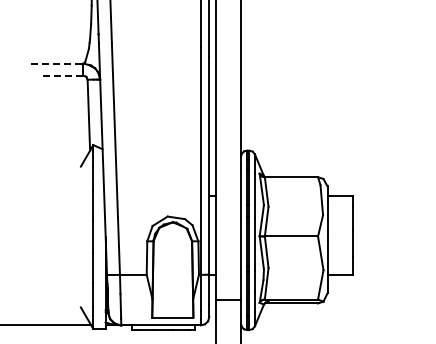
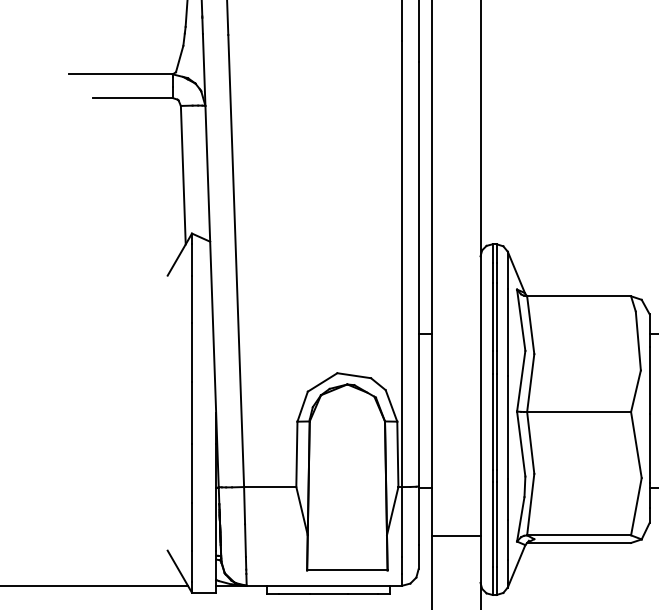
line: (57, 63) -> (122, 74), dashed -> solid
line: (63, 75) -> (133, 97), dashed -> solid

